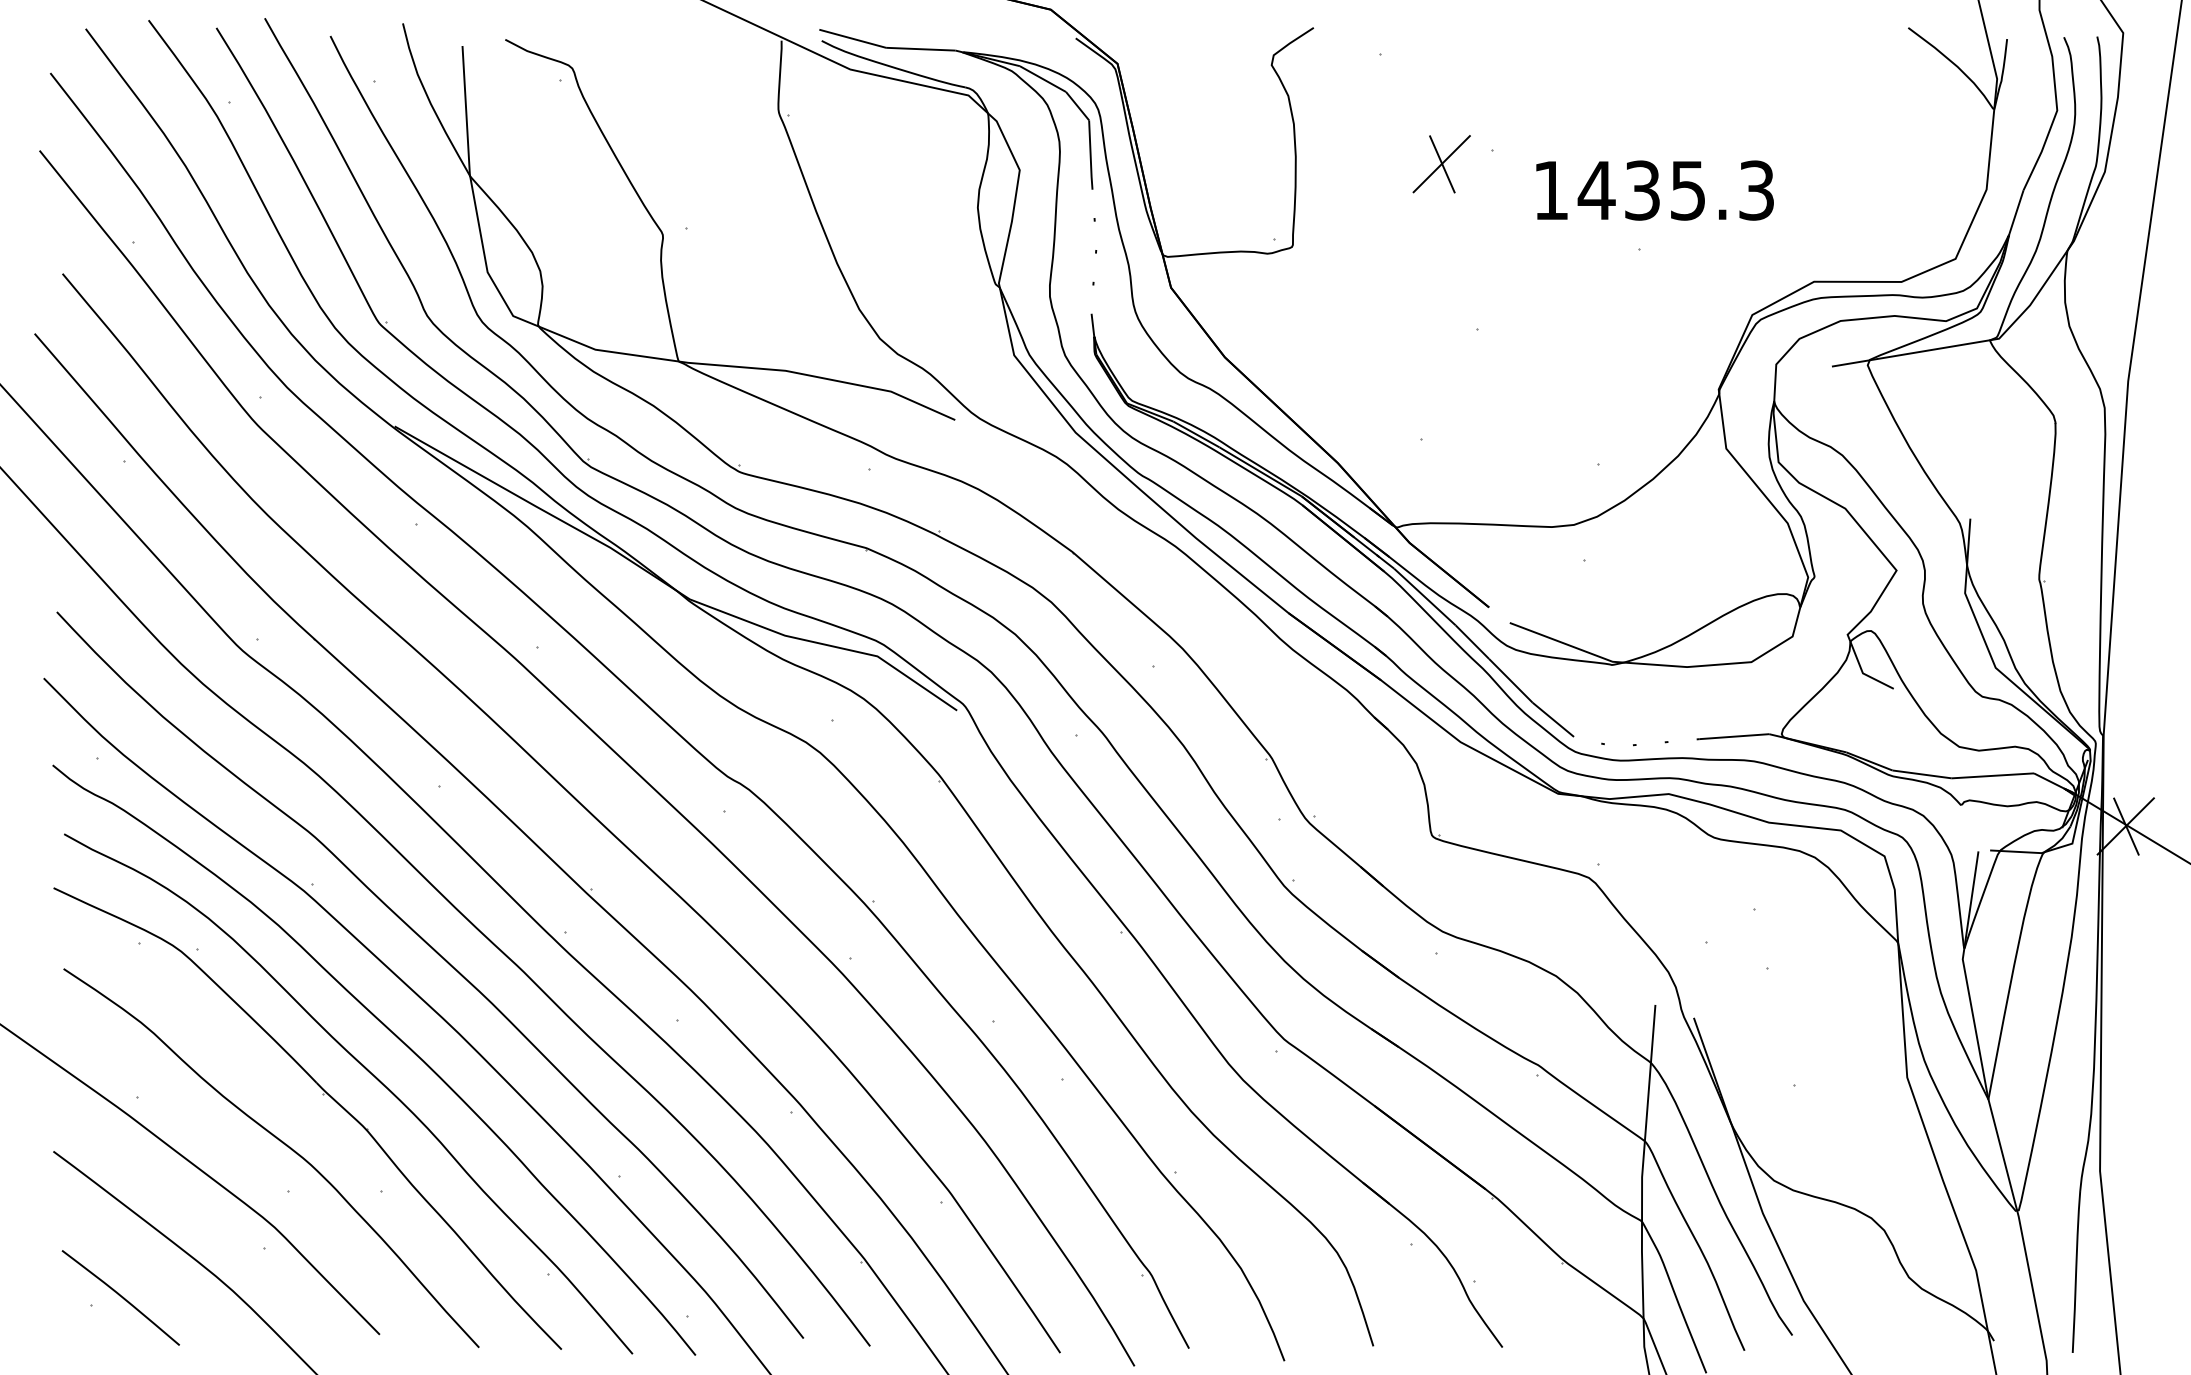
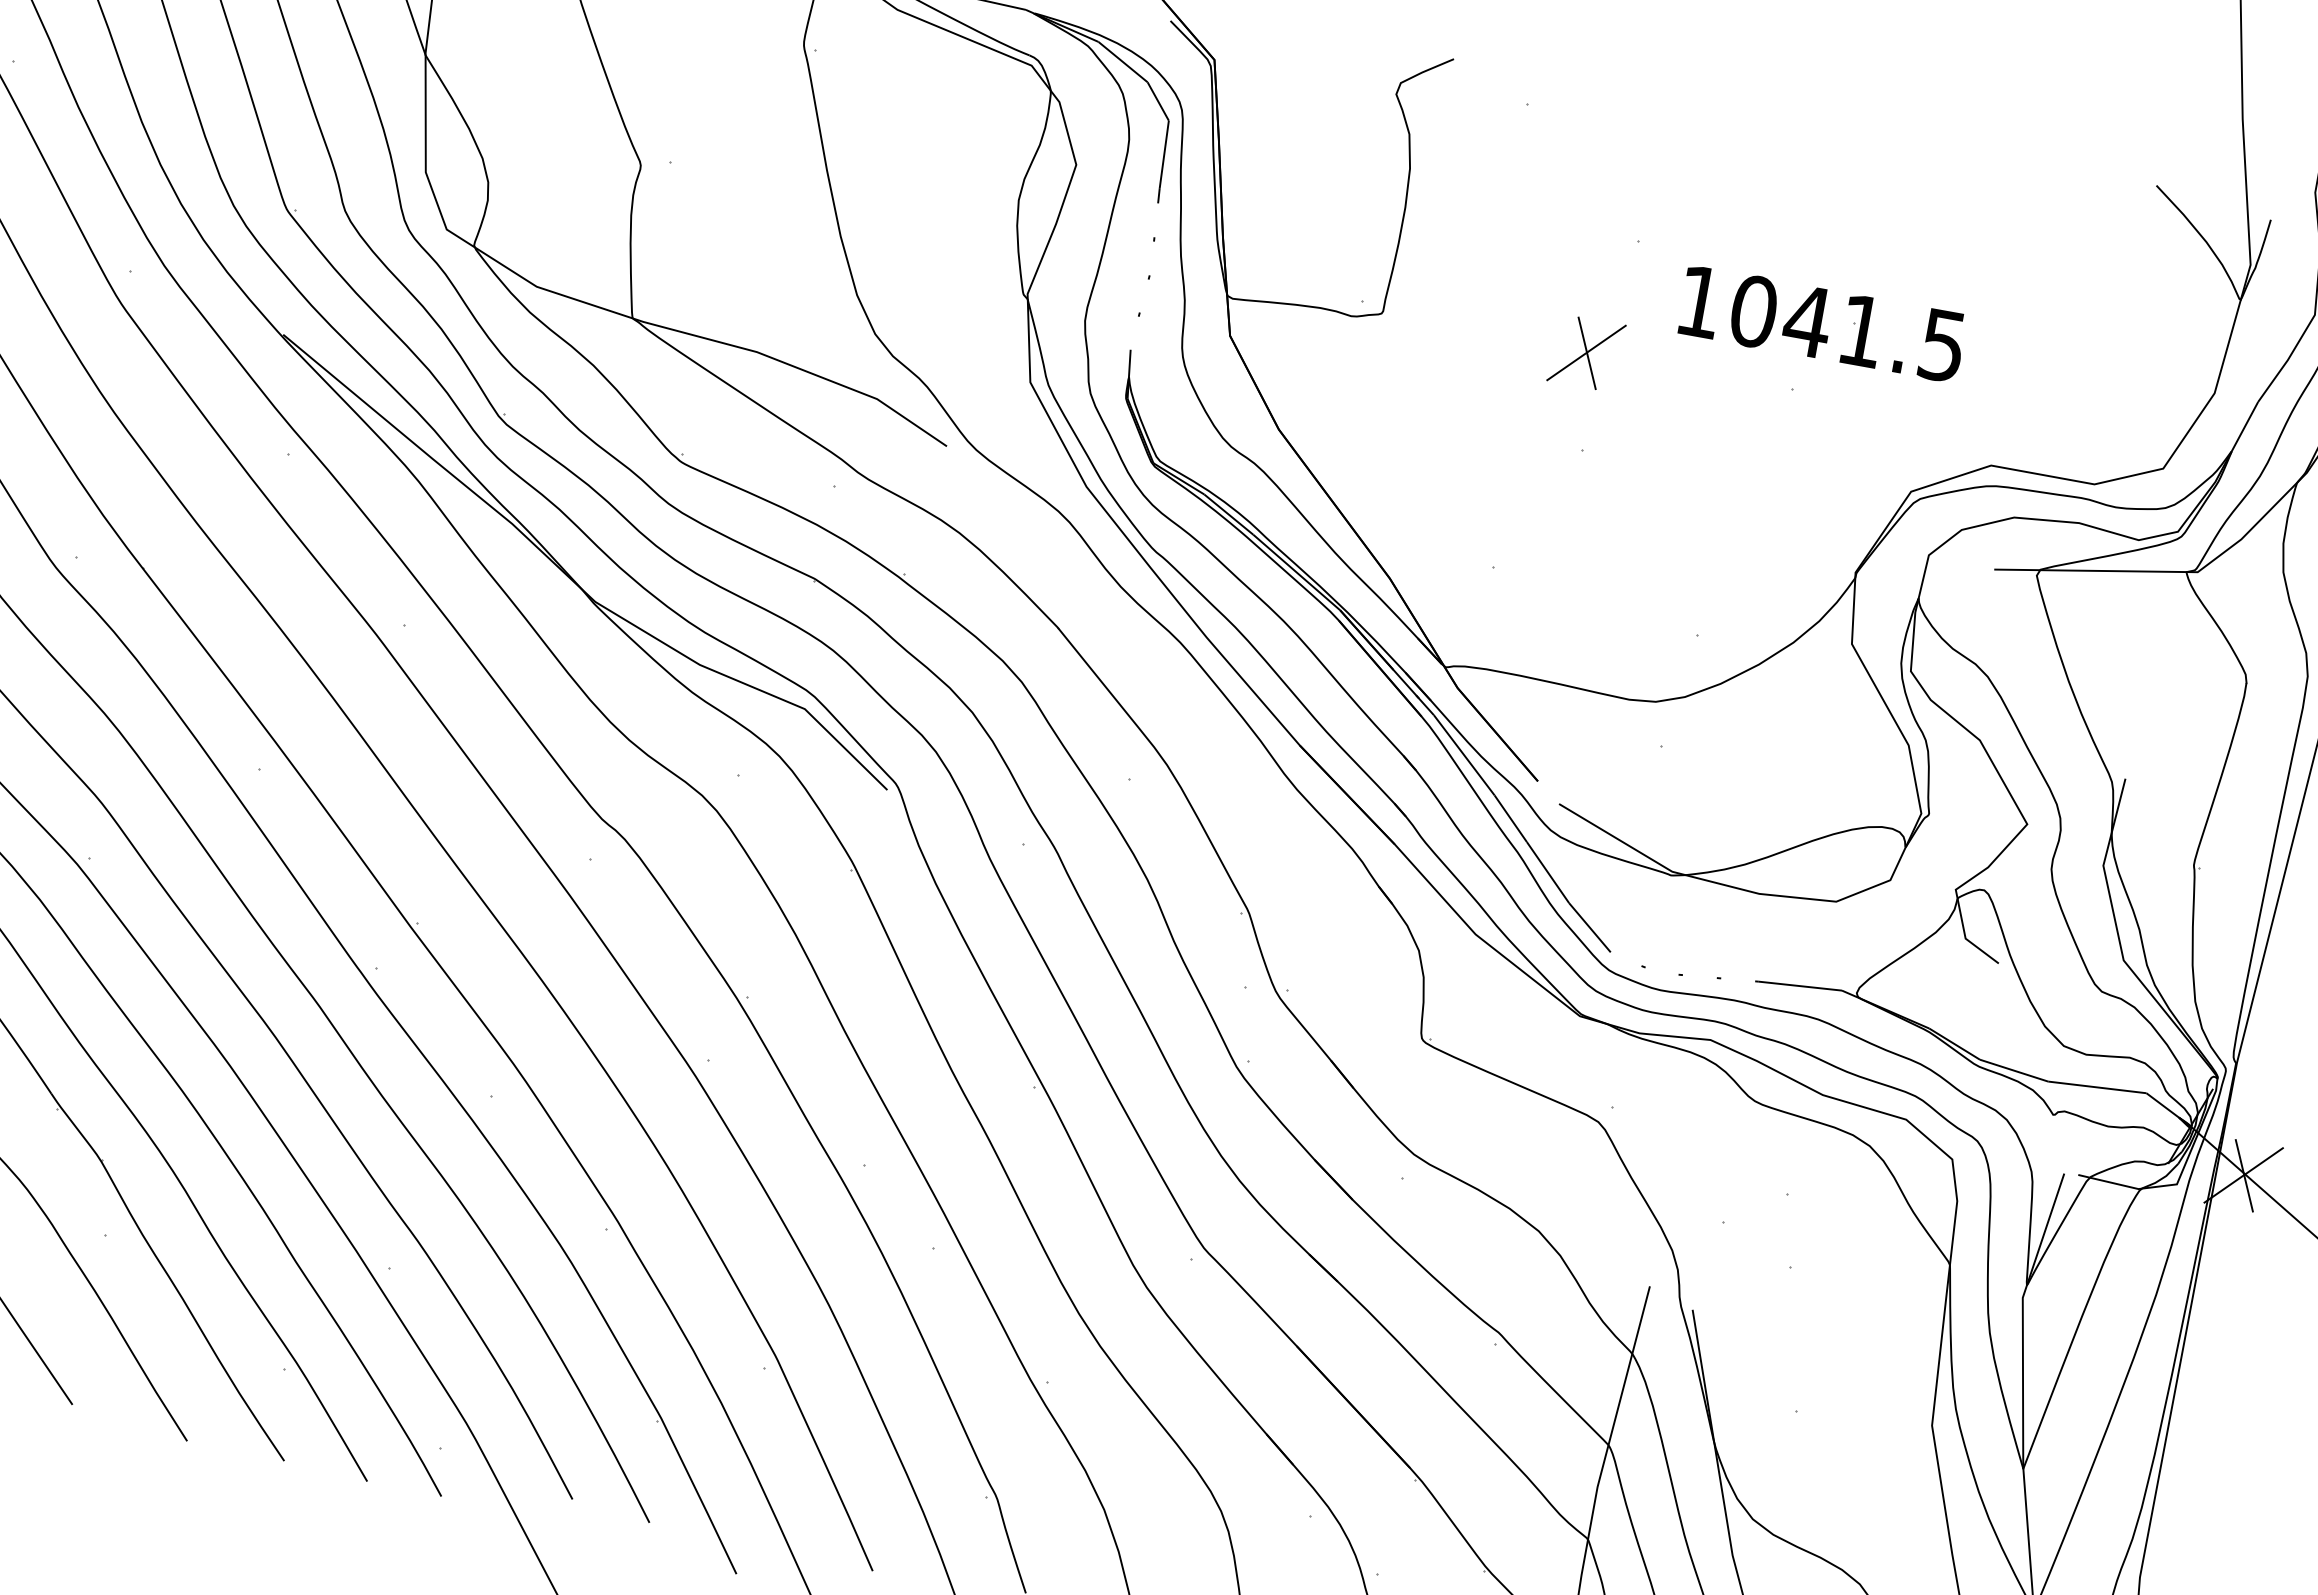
part: (1441, 164) -> (1586, 353), moved
text: (1675, 190) -> (1846, 328), 1435.3 -> 1041.5

